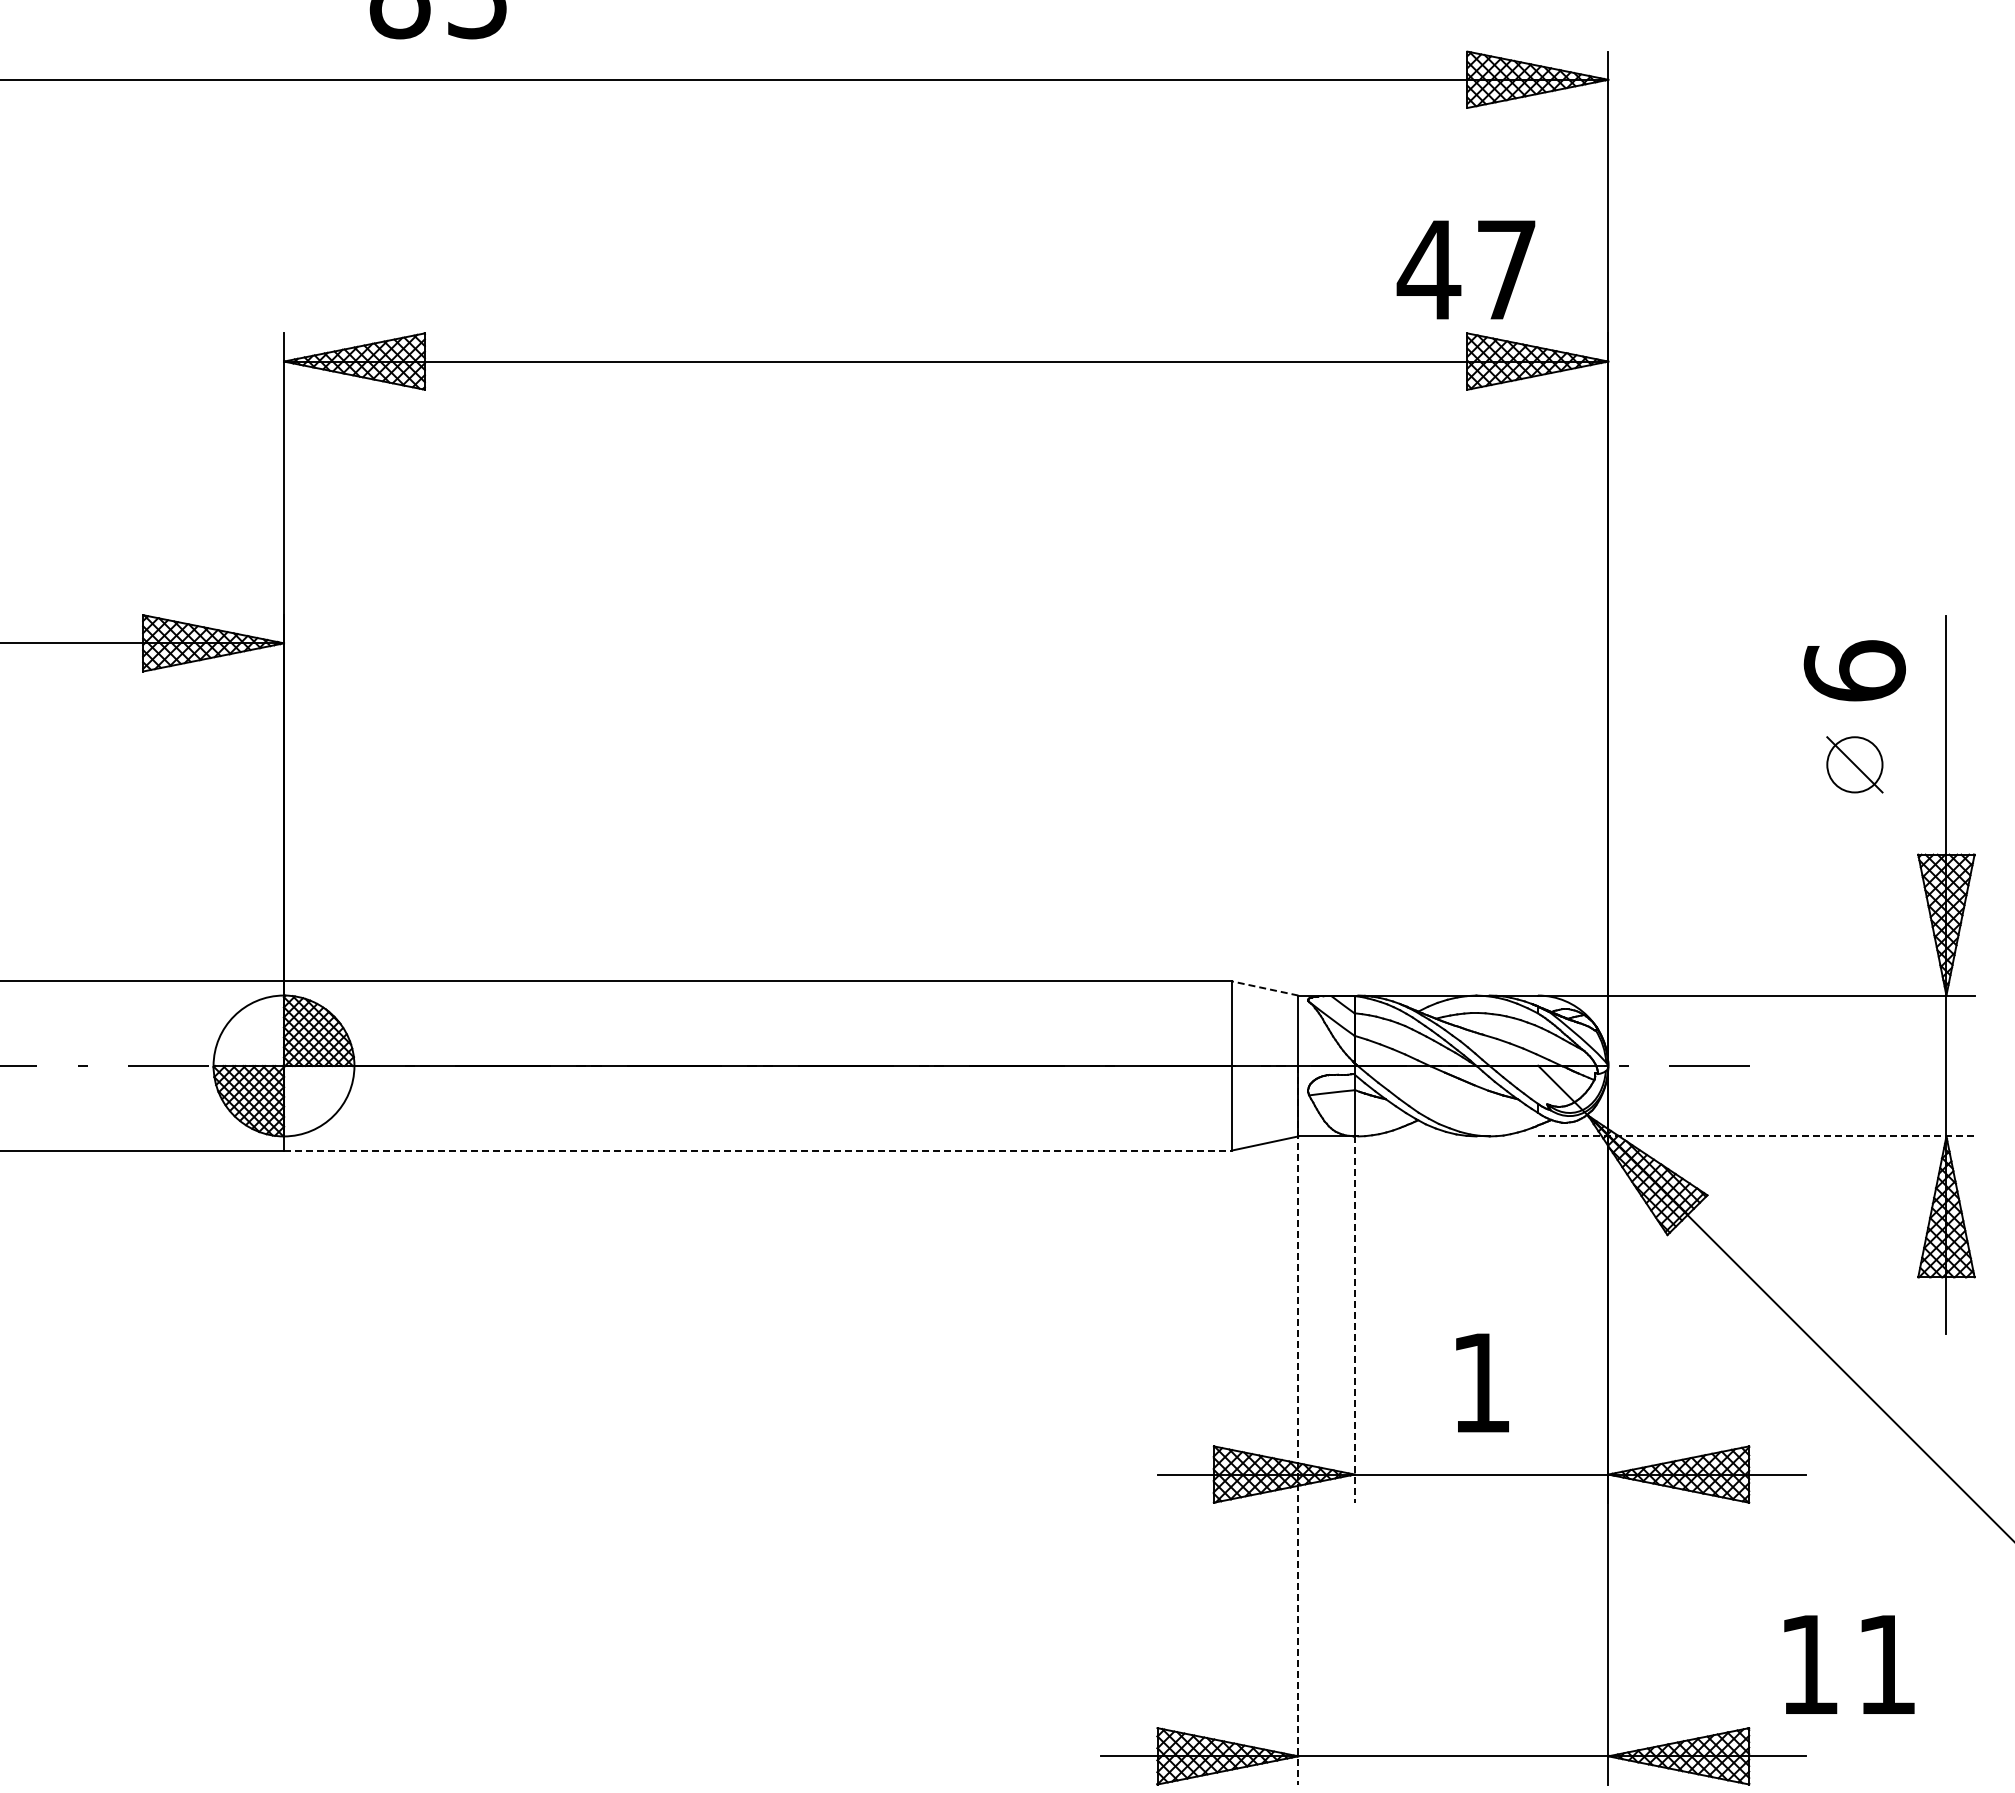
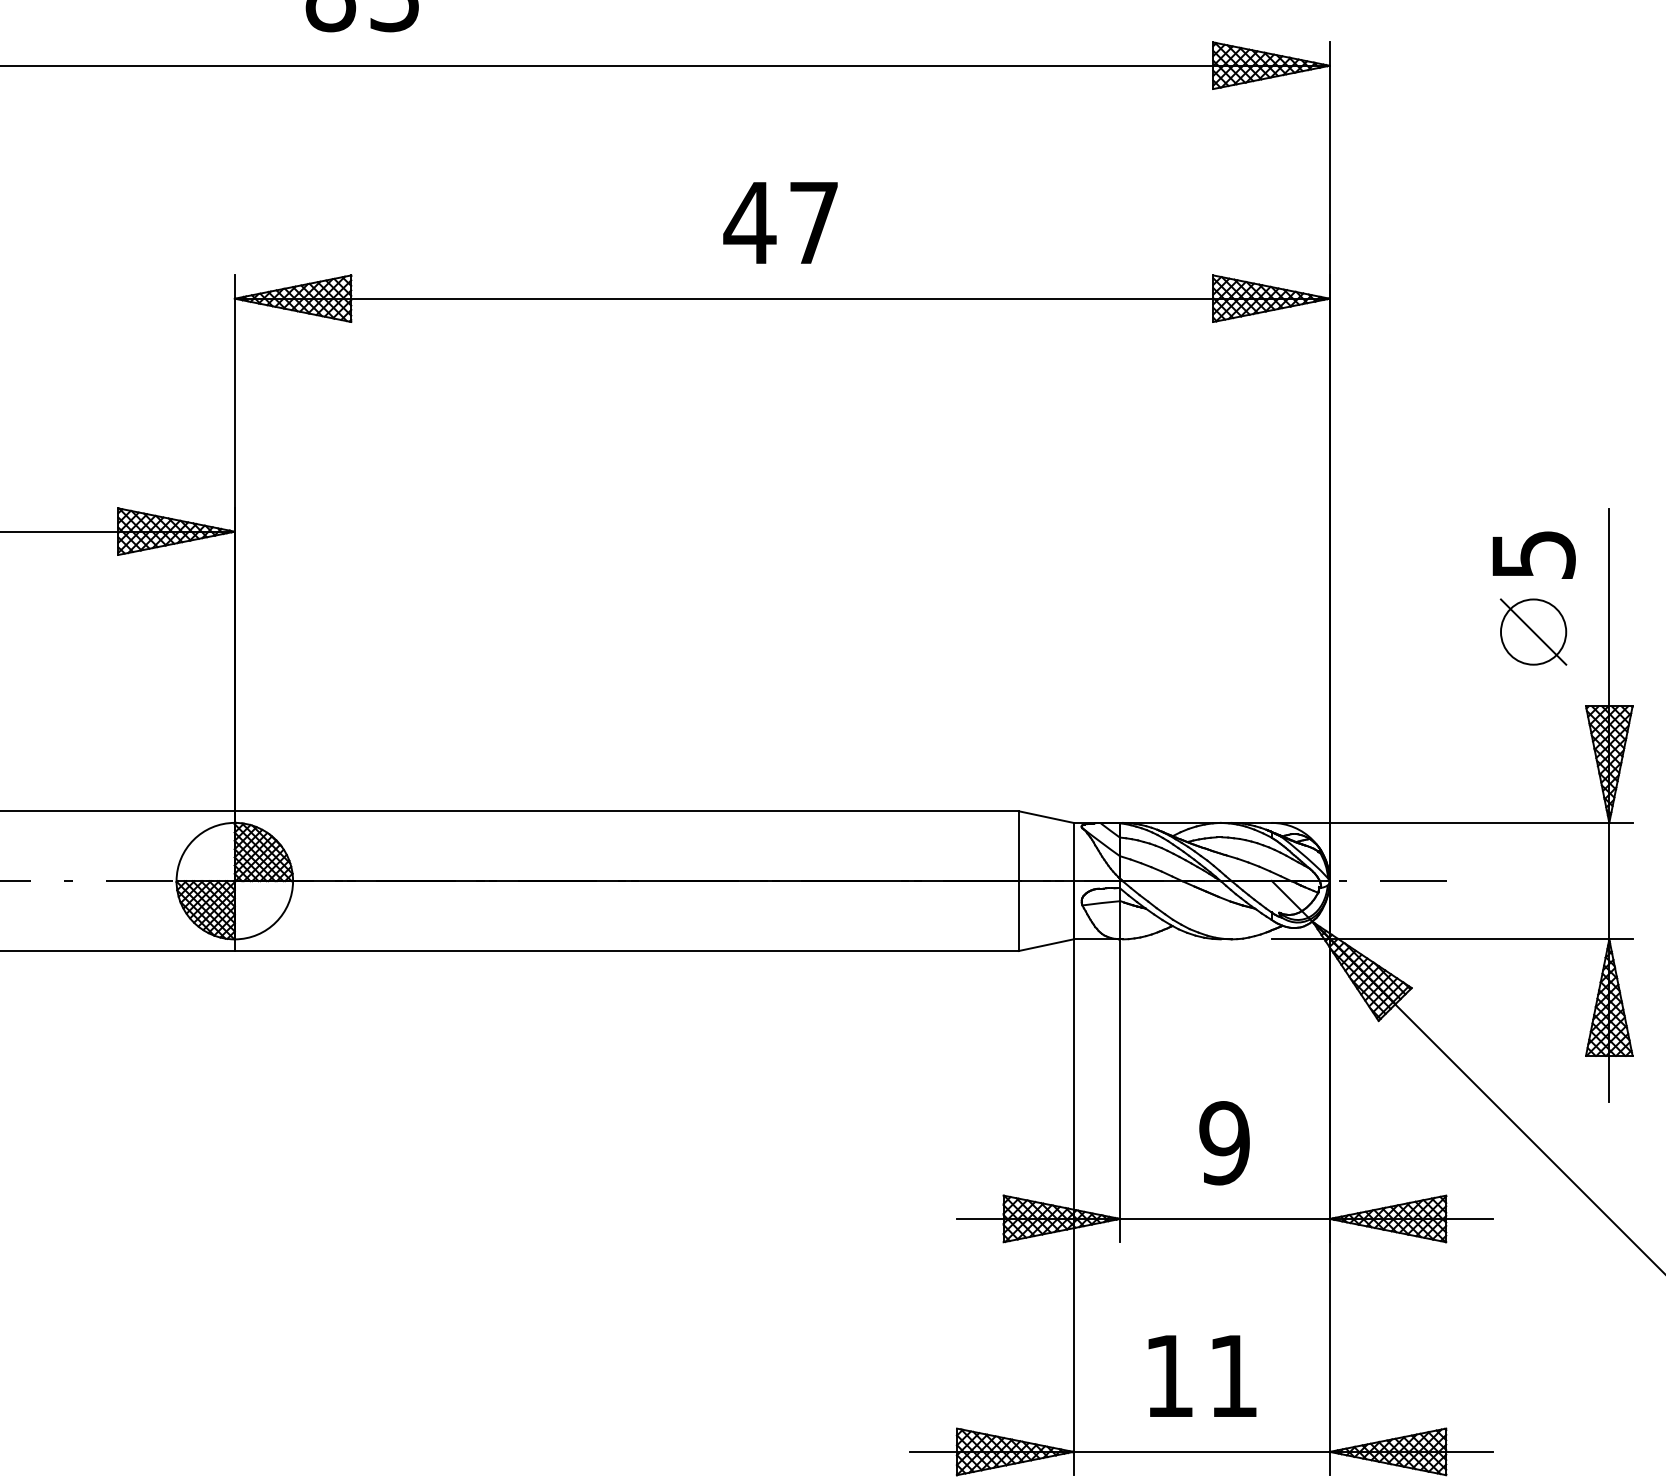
text: (1465, 269) -> (780, 222), moved
text: (1854, 670) -> (1533, 554), 6 -> 5
part: (1854, 764) -> (1533, 631), size x1.43
line: (1265, 988) -> (1046, 817), dashed -> solid
line: (1756, 1136) -> (1452, 939), dashed -> solid
line: (758, 1150) -> (627, 951), dashed -> solid
line: (1354, 1320) -> (1119, 1091), dashed -> solid
text: (1480, 1383) -> (1224, 1143), 1 -> 9
line: (1298, 1425) -> (1073, 1178), dashed -> solid
text: (1849, 1664) -> (1202, 1375), moved

